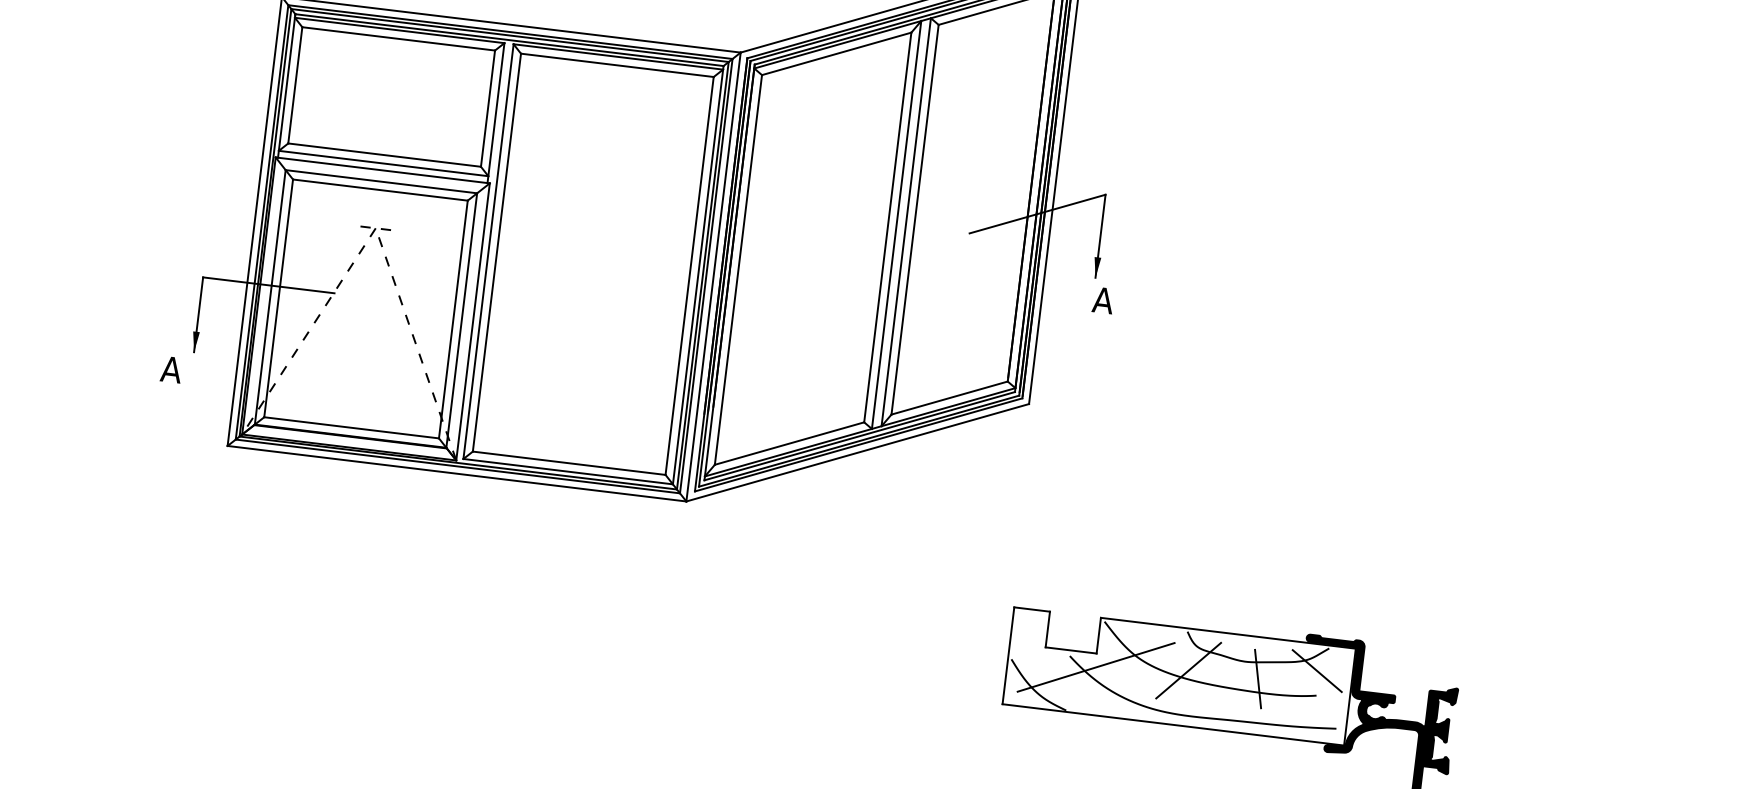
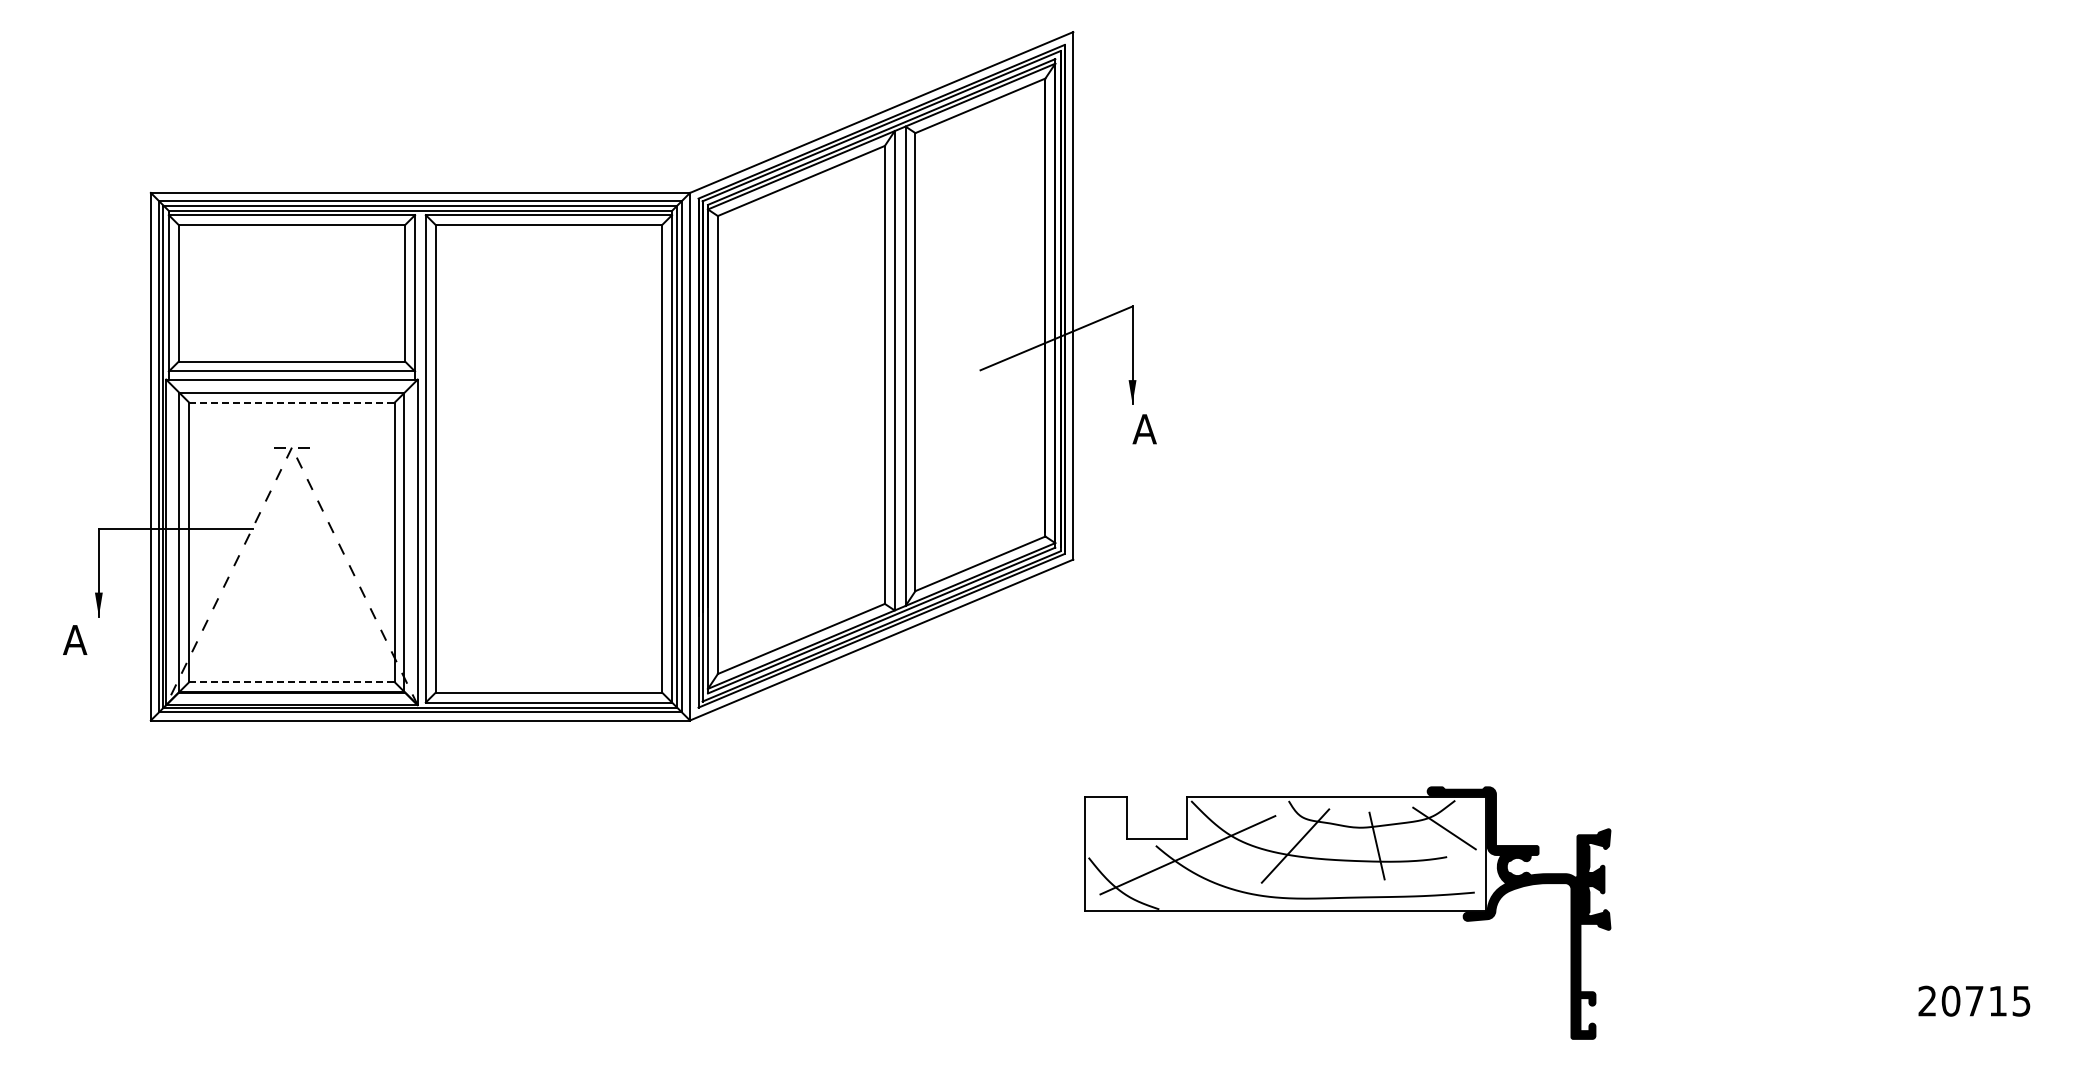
line: (380, 189) -> (291, 402), solid -> dashed
line: (351, 428) -> (291, 682), solid -> dashed

